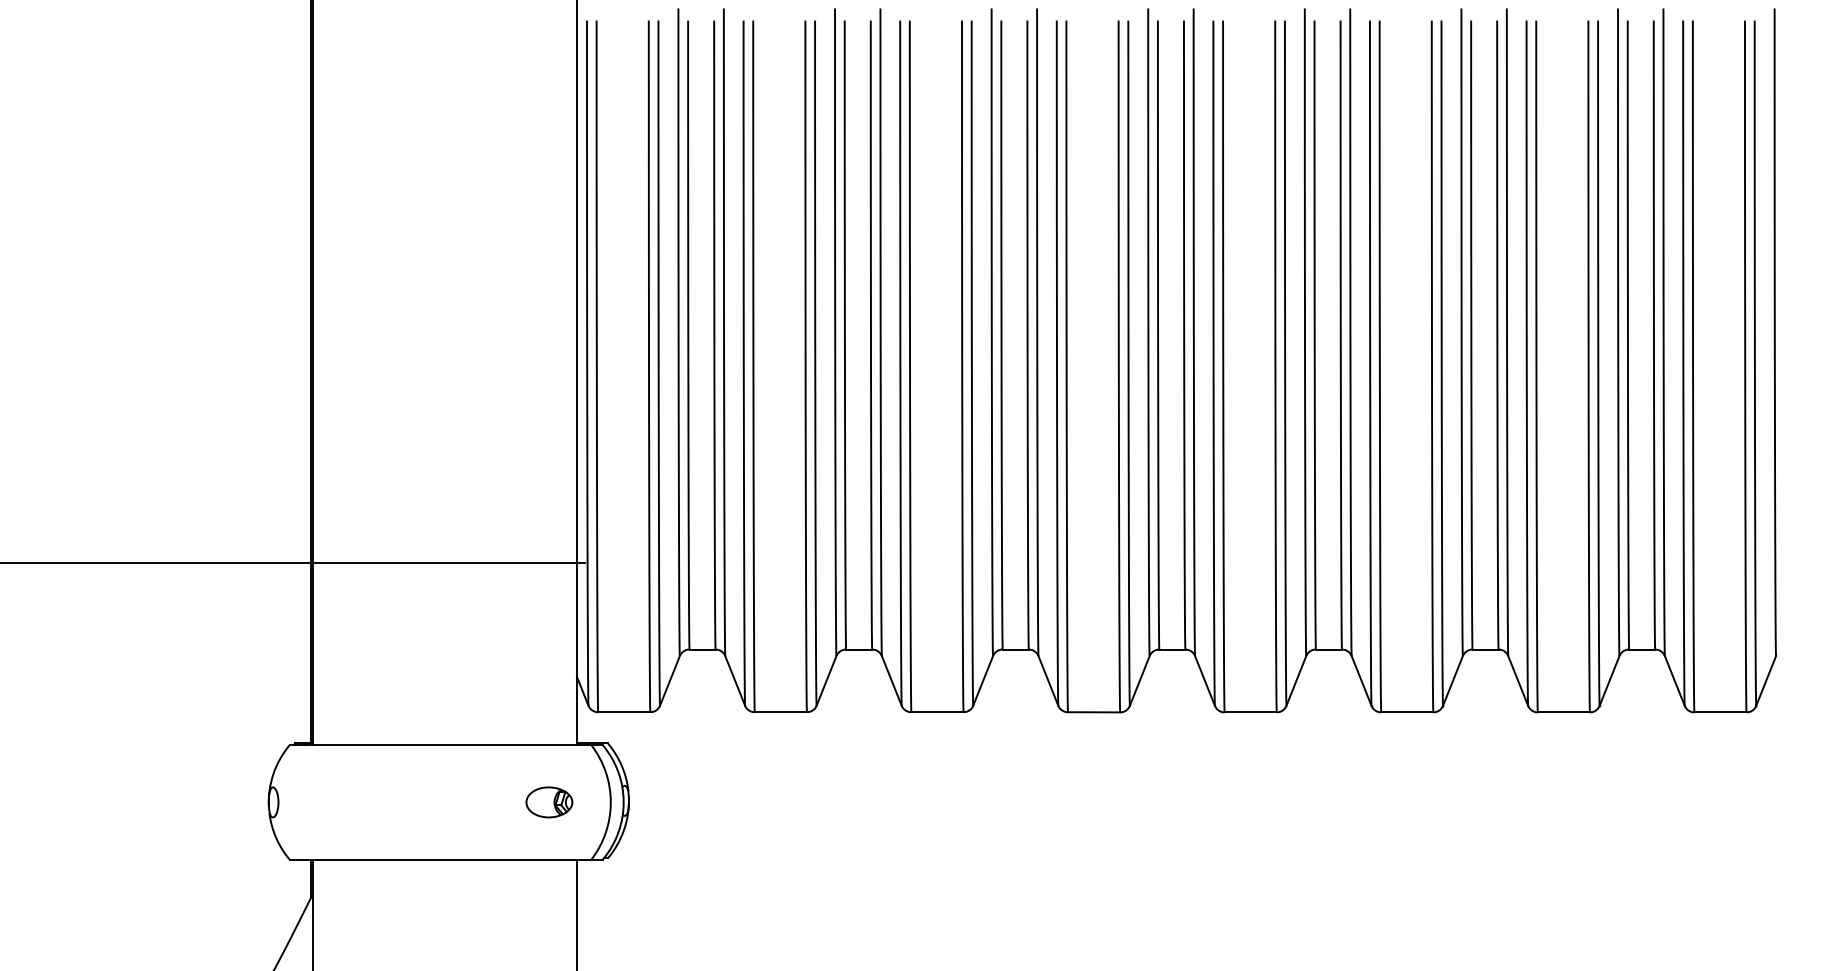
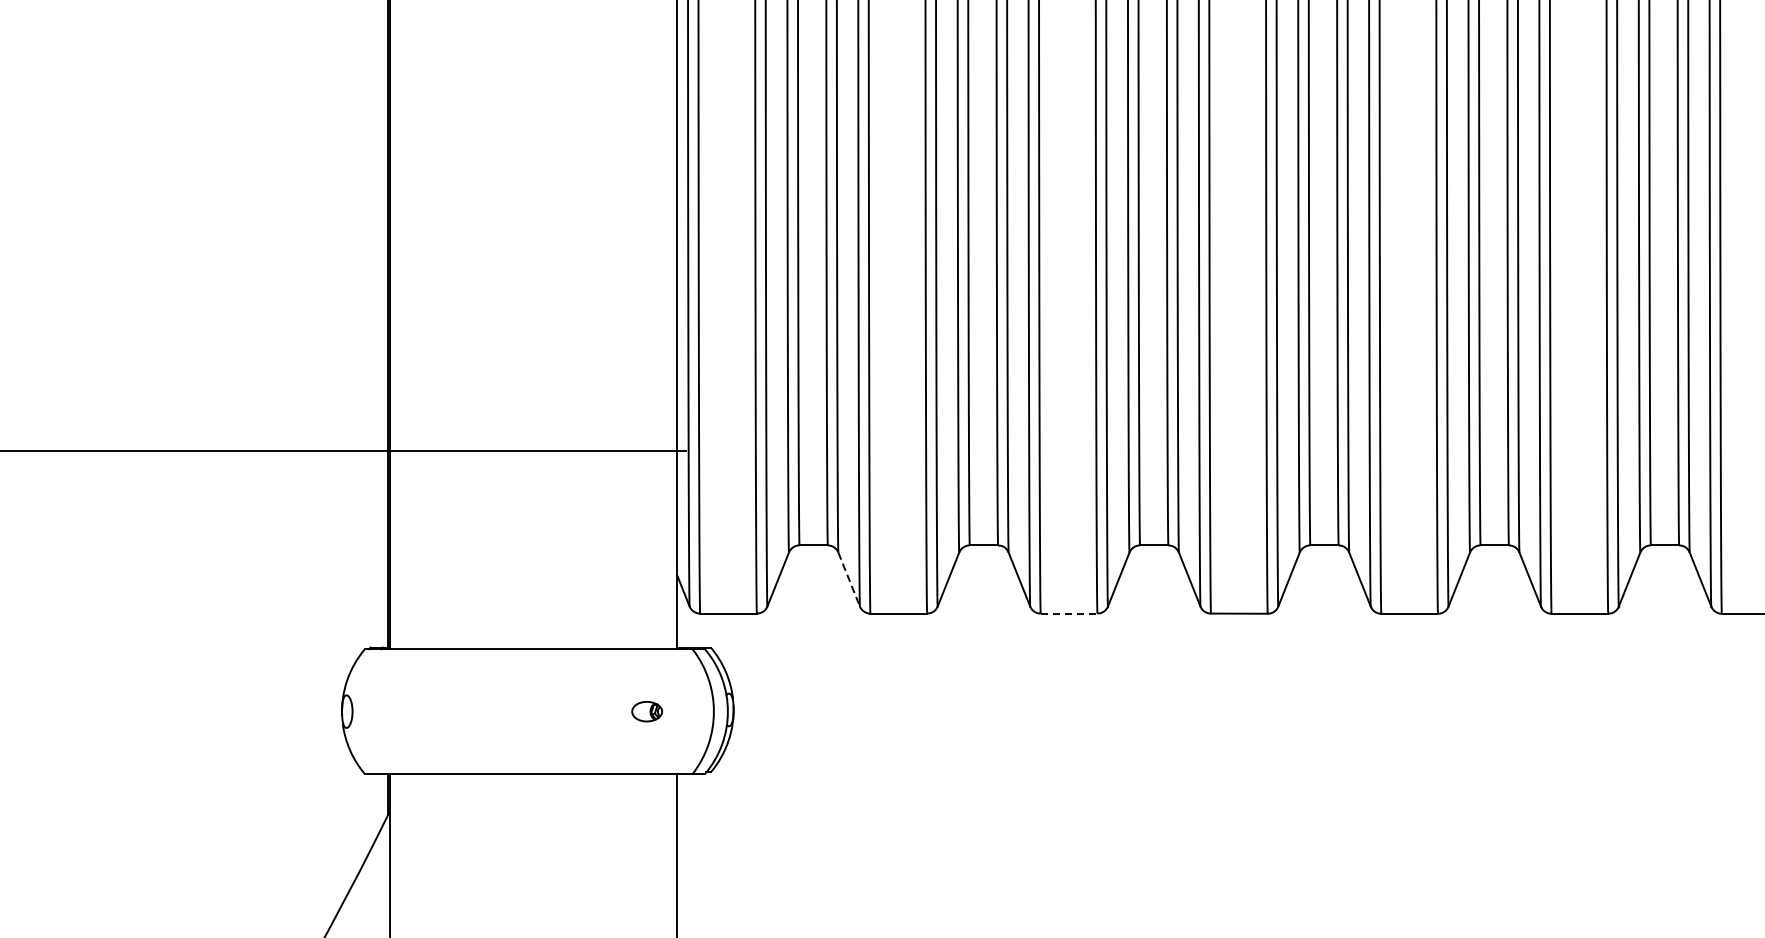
line: (735, 680) -> (849, 579), solid -> dashed
line: (937, 712) -> (1069, 613), solid -> dashed
part: (549, 802) -> (647, 711), size x0.6

